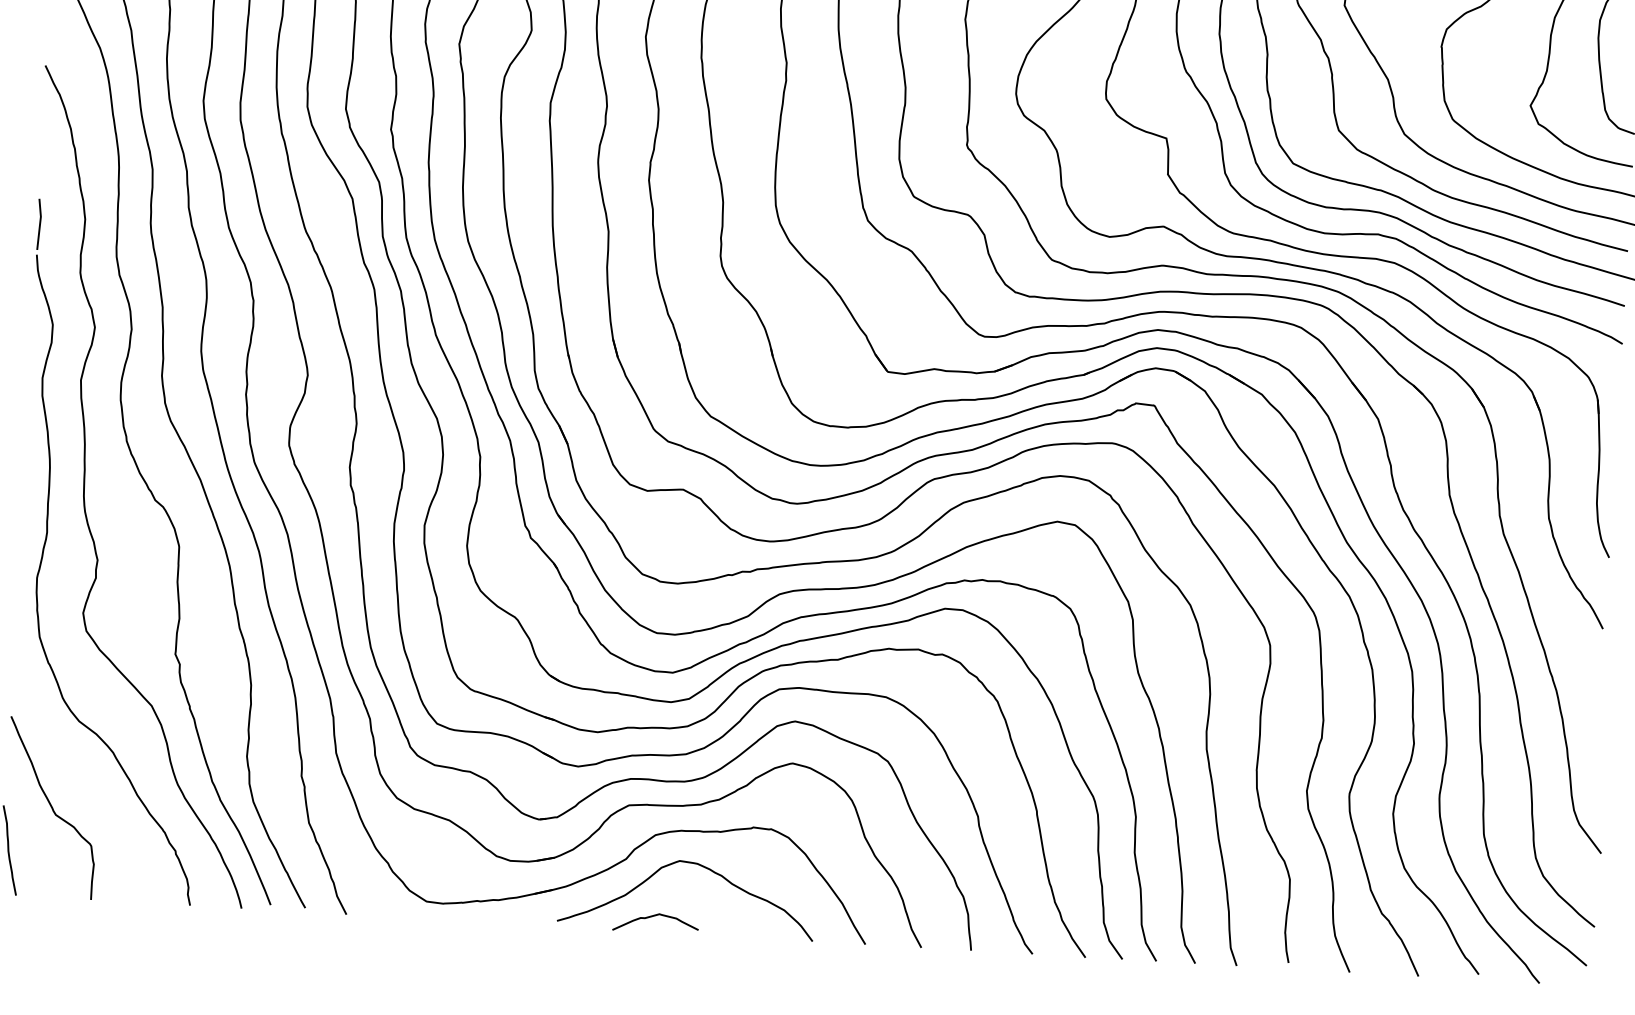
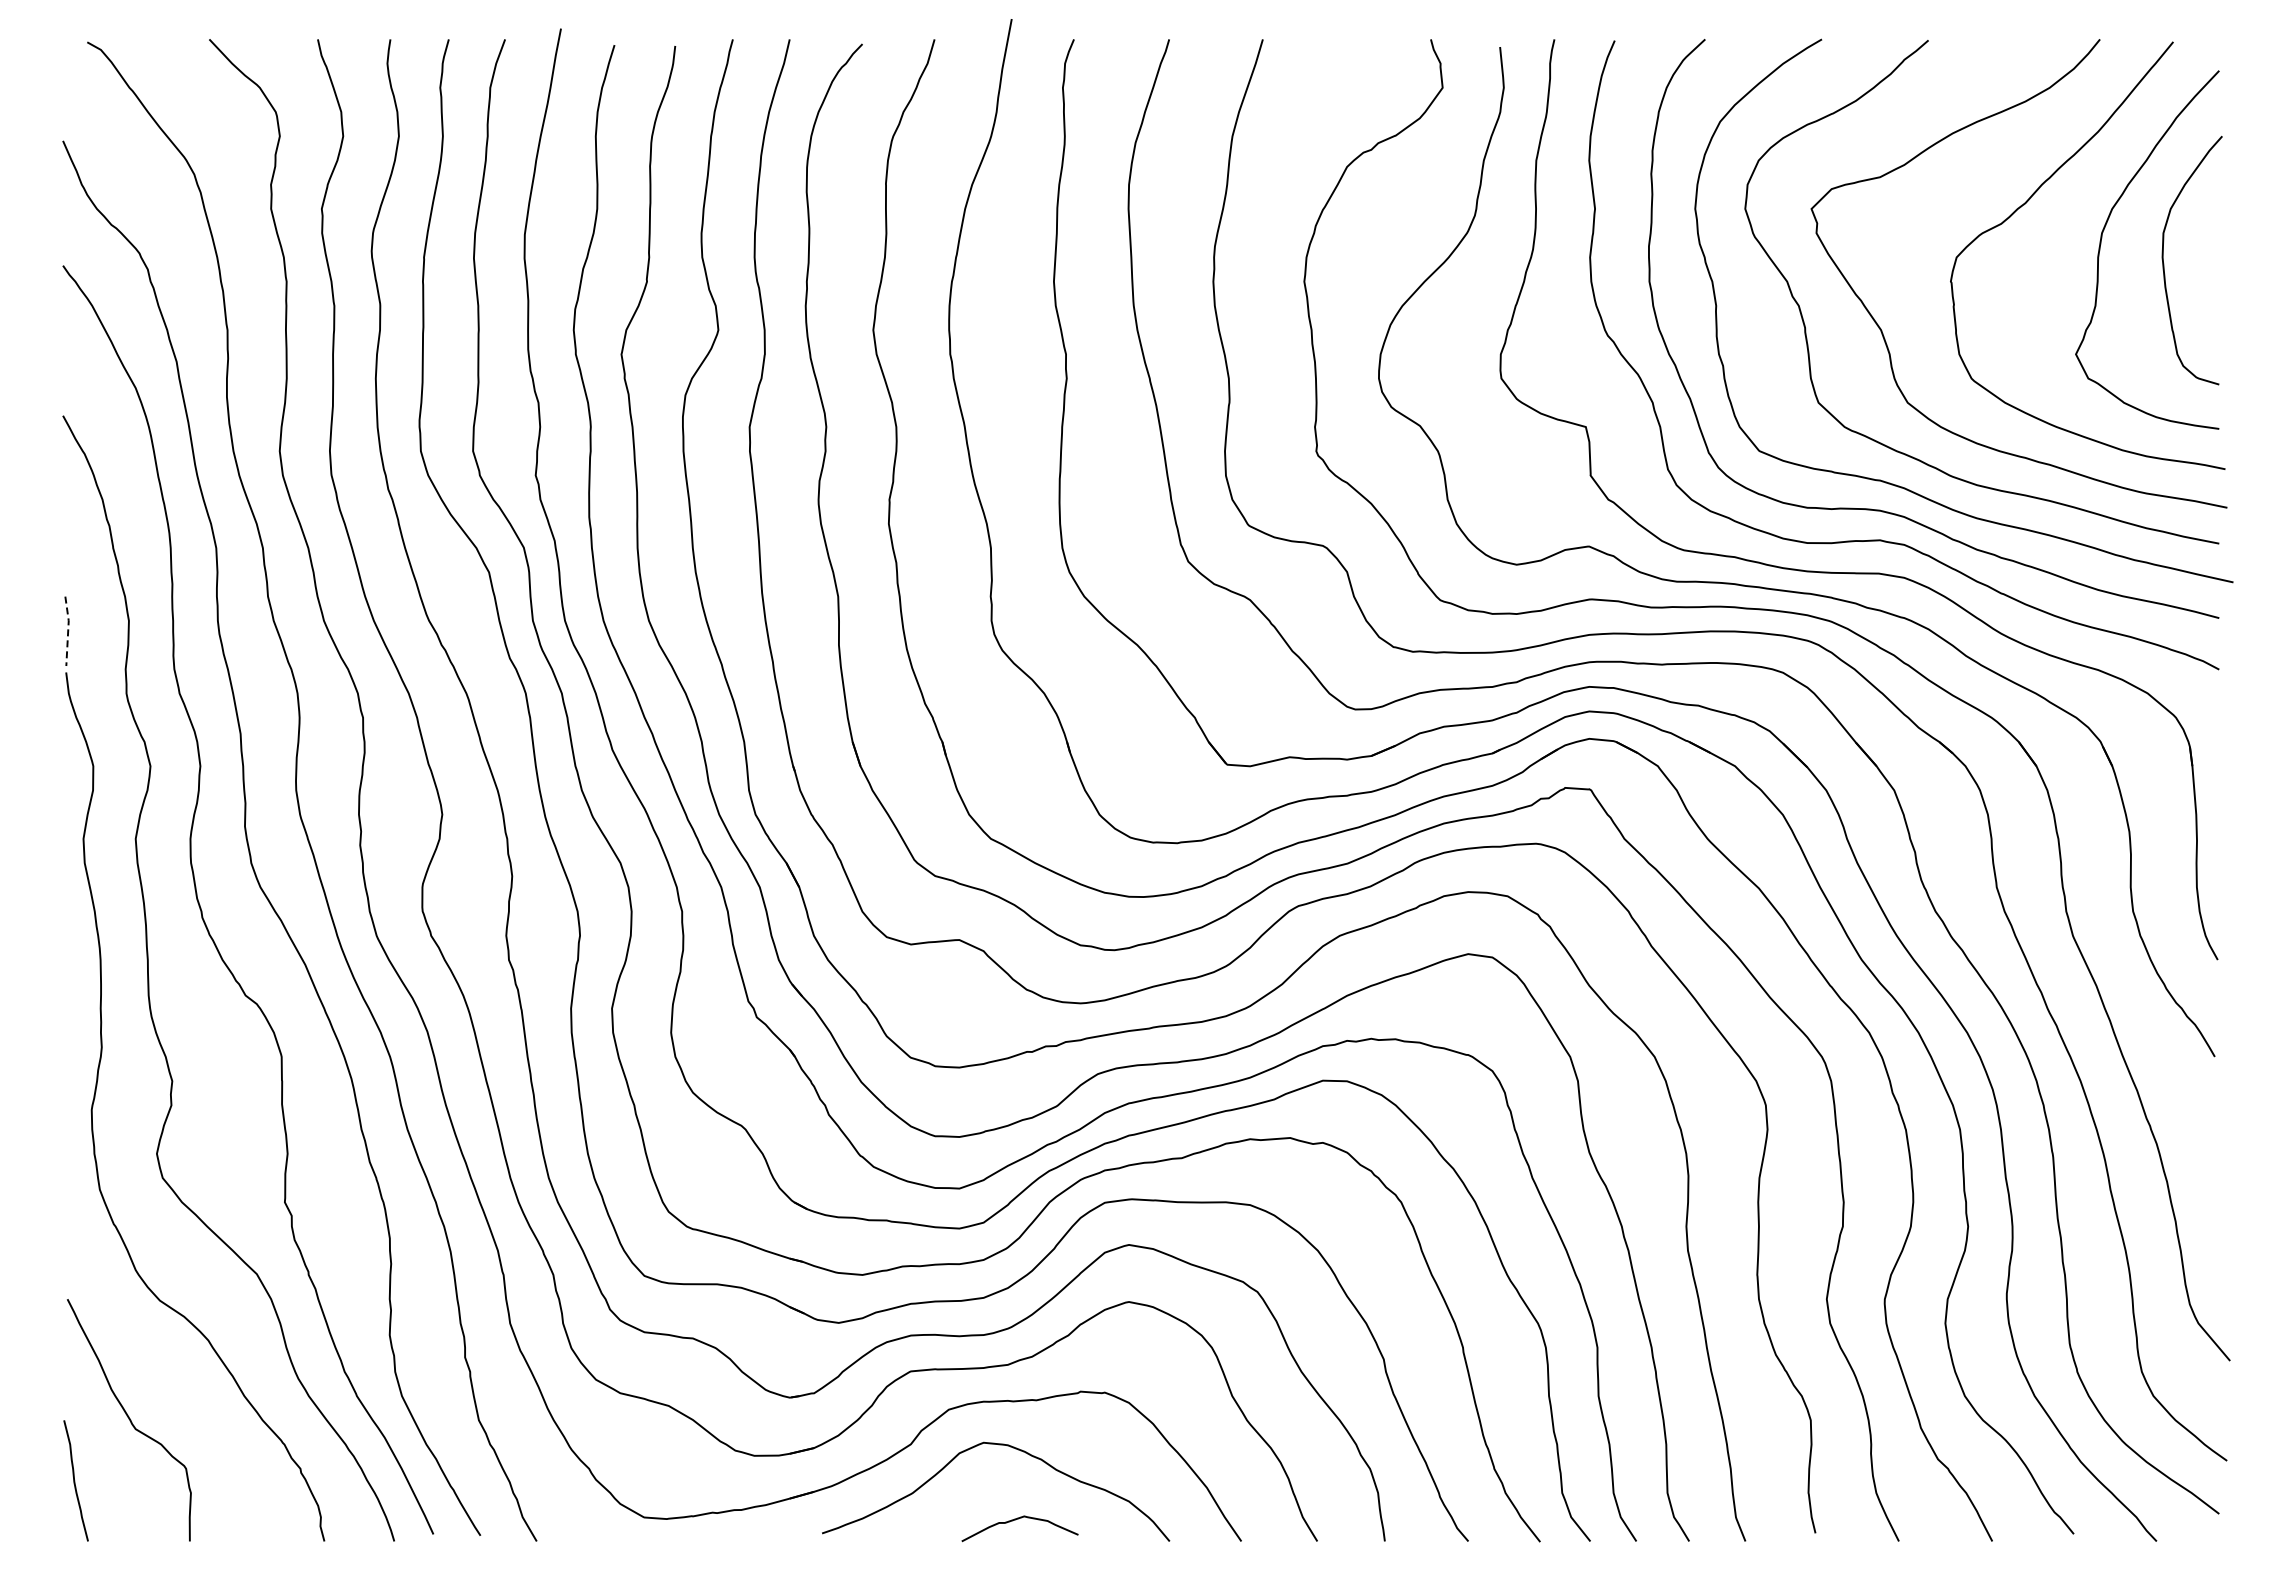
line: (40, 223) -> (68, 630), solid -> dashed
curve: (652, 916) -> (1015, 1520), moved

